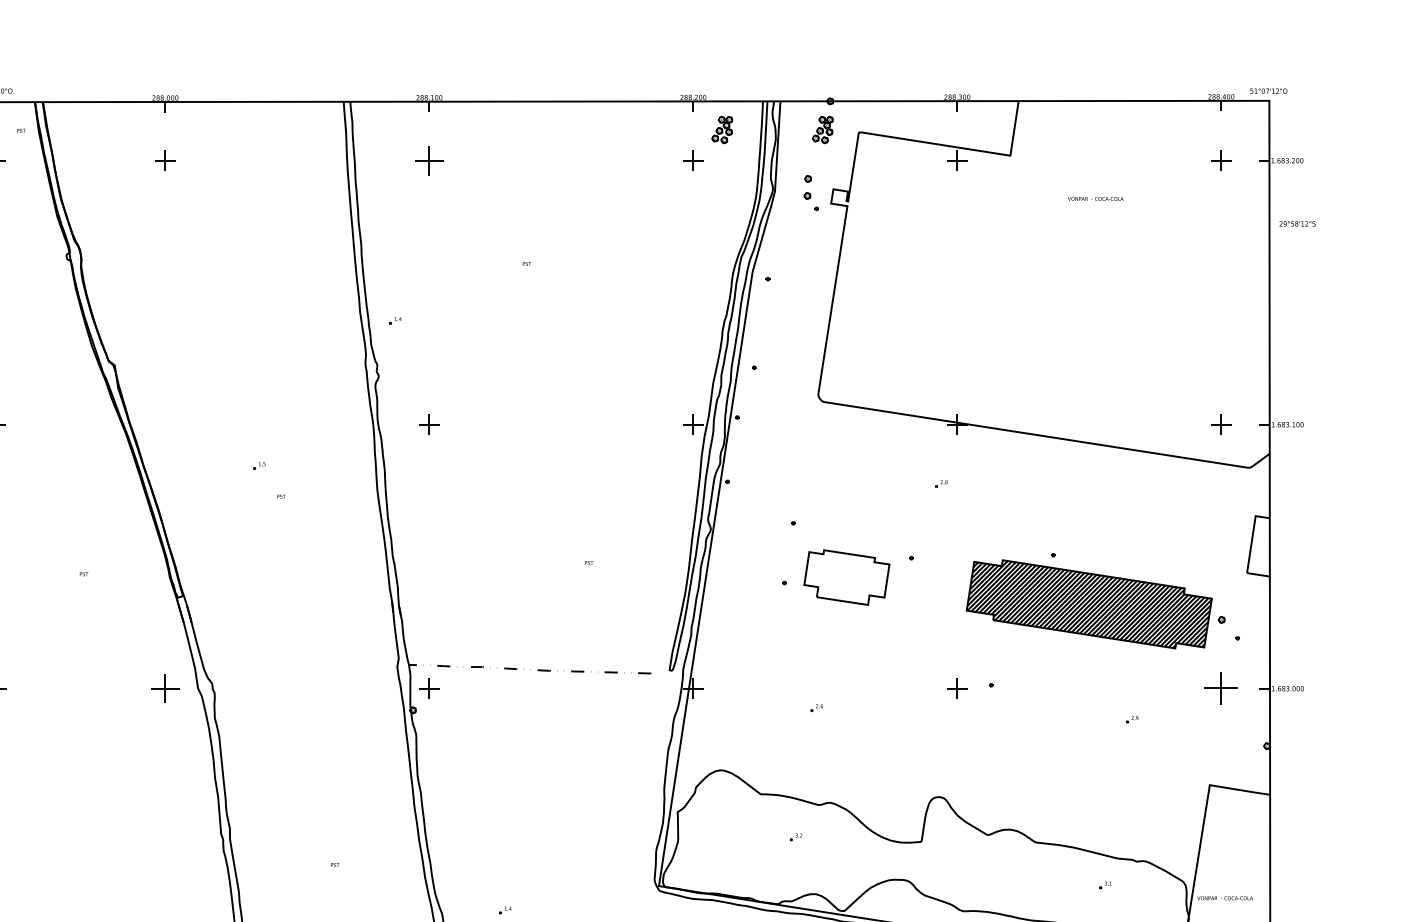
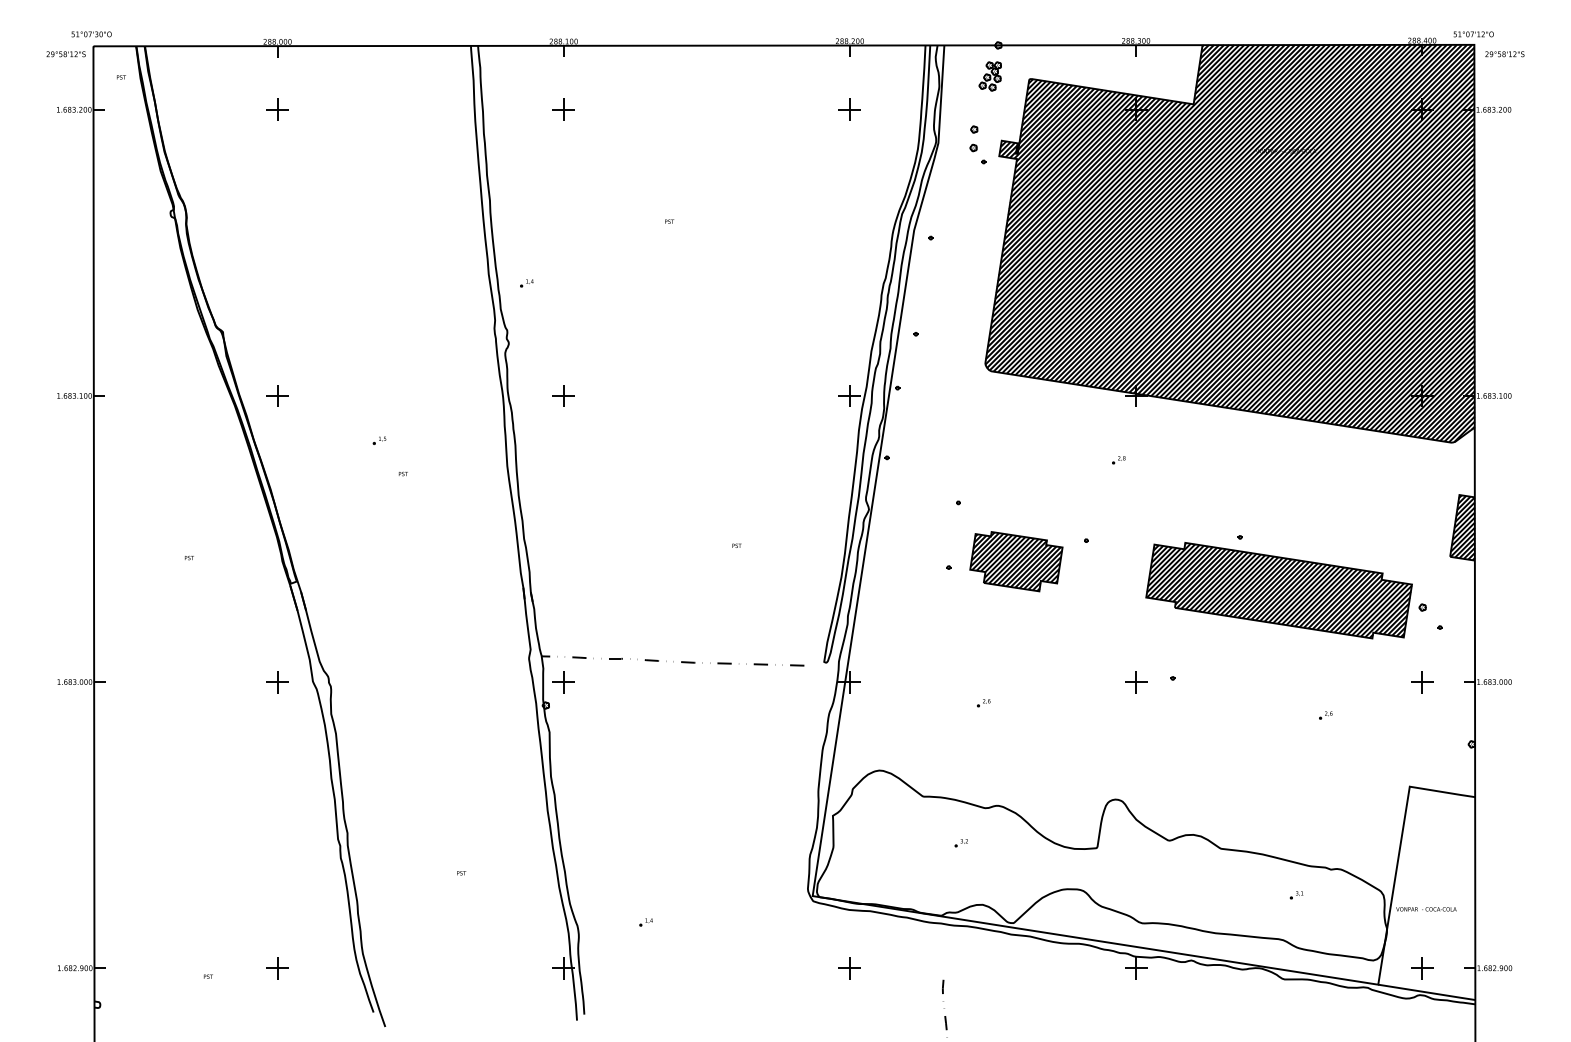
part: (721, 130) -> (880, 76), removed
part: (429, 160) -> (563, 109), size x0.71
text: (1297, 224) -> (1504, 54), moved
hatch: (1043, 284) -> (1229, 243), added
part: (165, 424) -> (277, 395), added
hatch: (1258, 546) -> (1462, 527), added
hatch: (847, 577) -> (1016, 561), added
part: (165, 689) -> (277, 682), size x0.71
part: (1221, 689) -> (1422, 682), size x0.62

